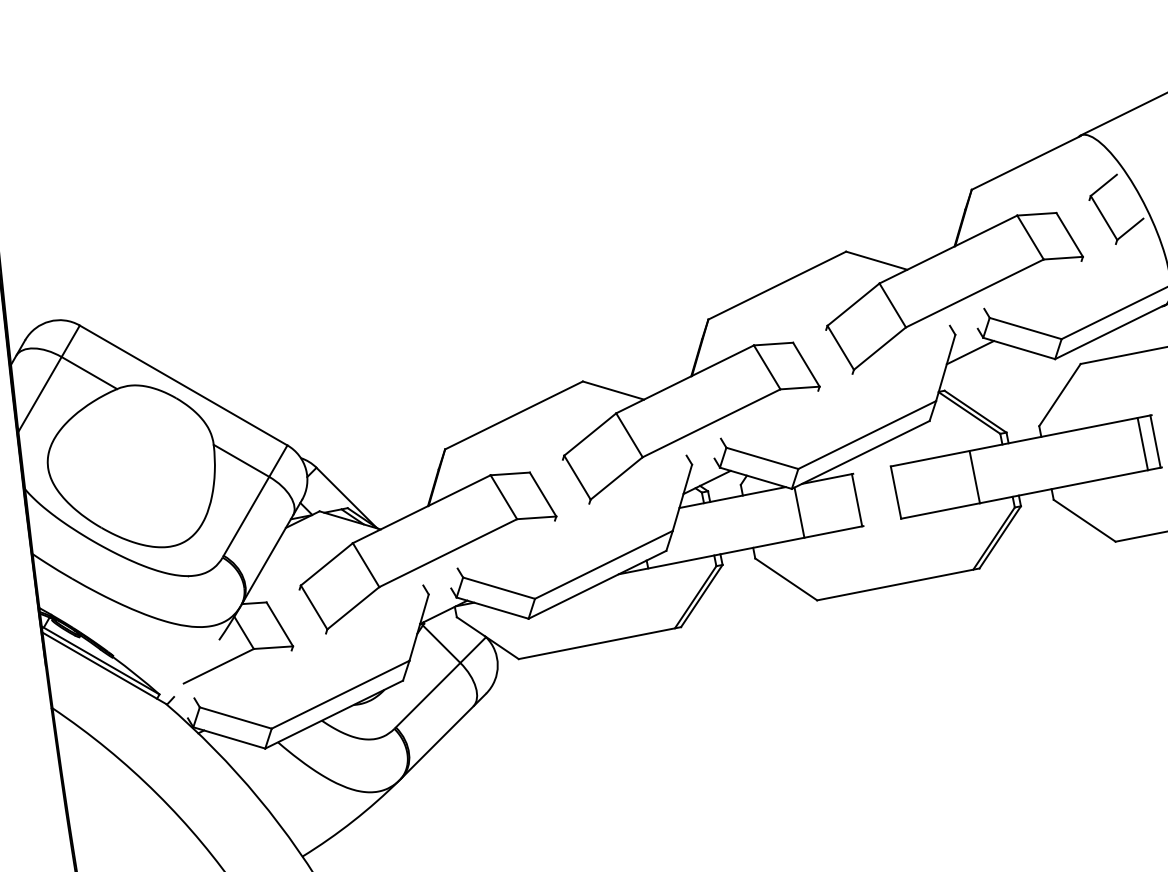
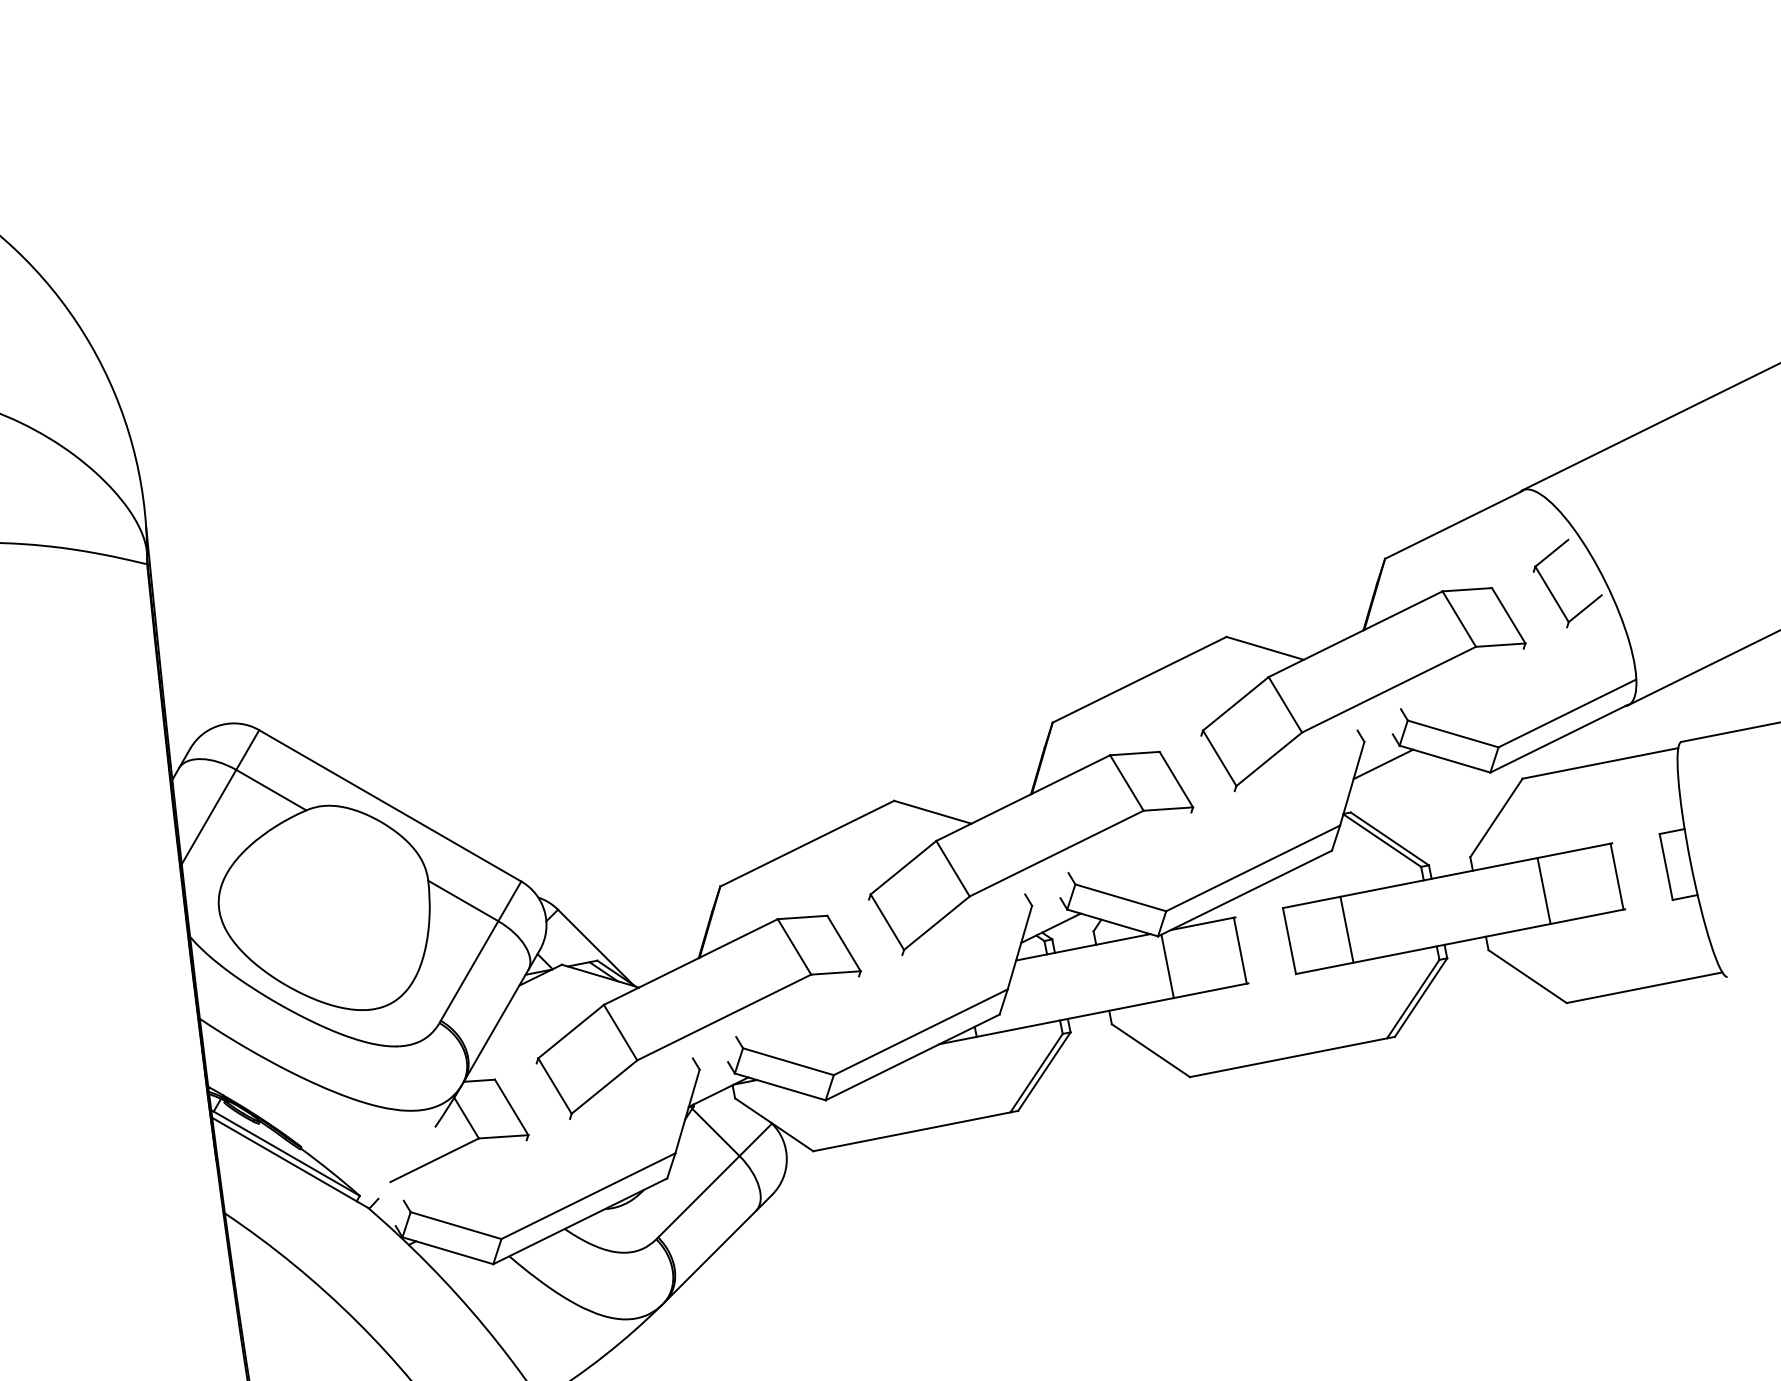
line: (1142, 443) -> (1543, 890), moved
line: (974, 477) -> (1346, 929), moved

